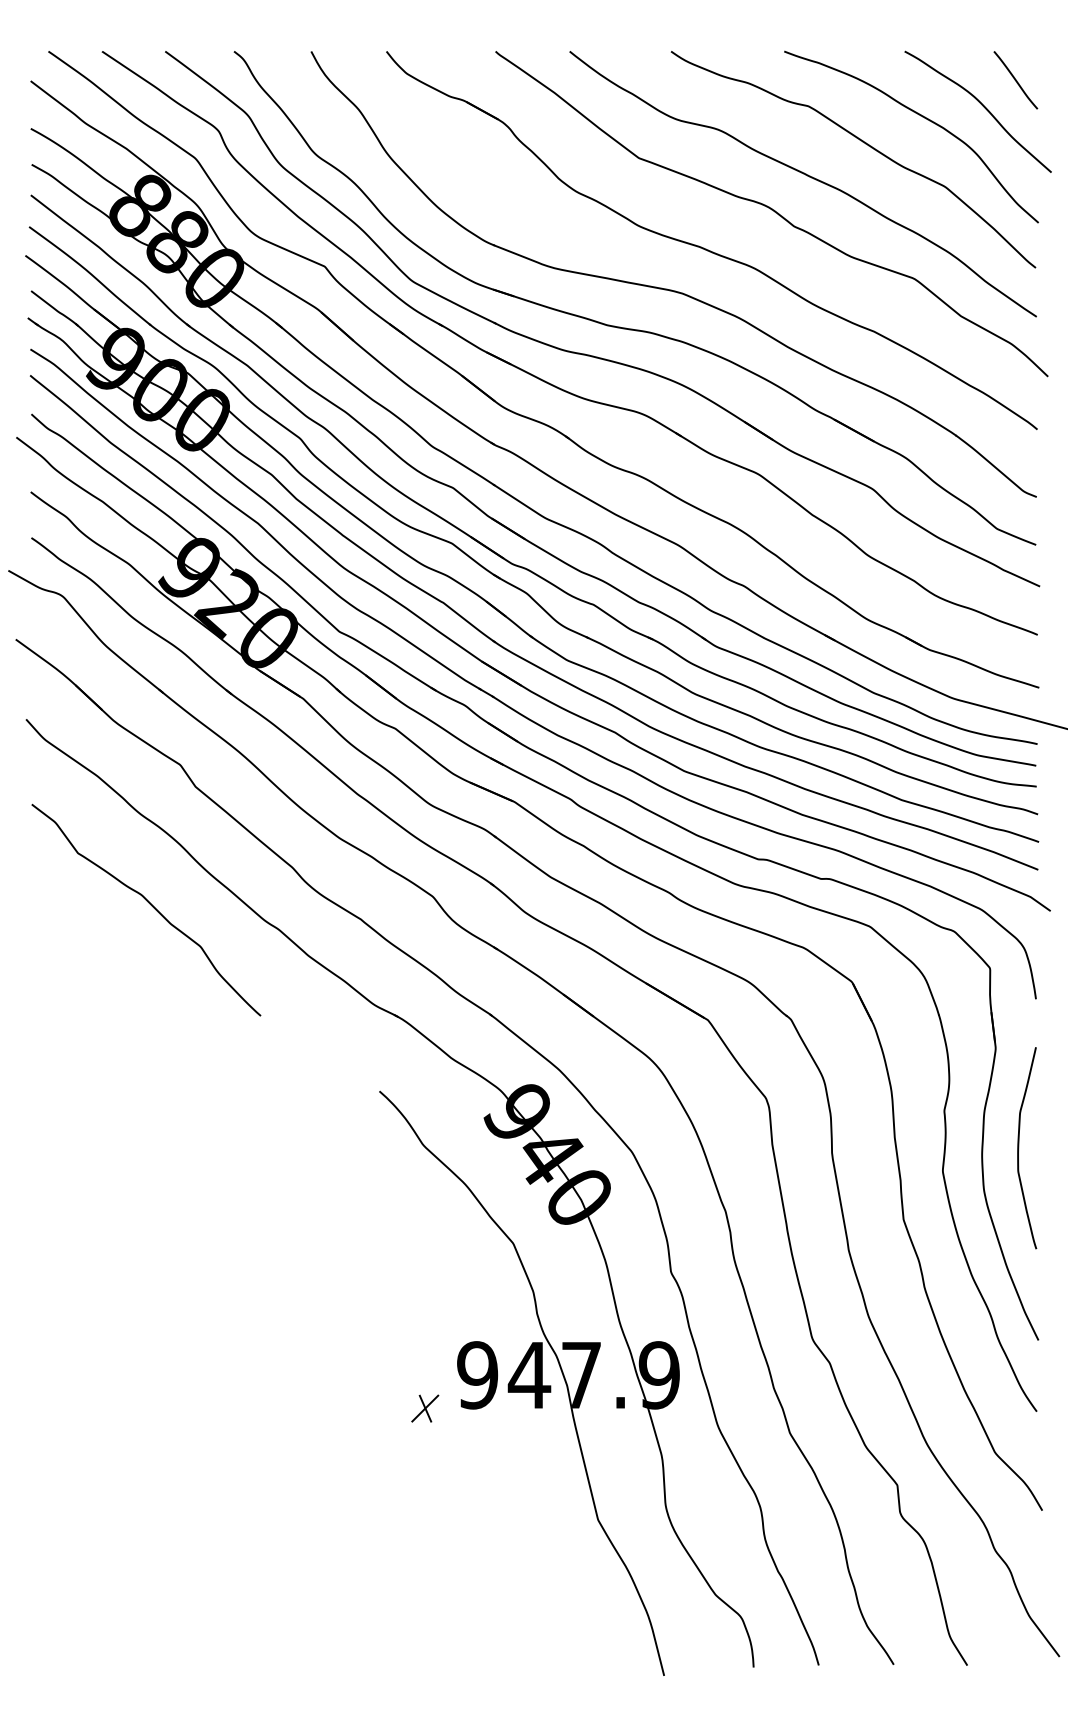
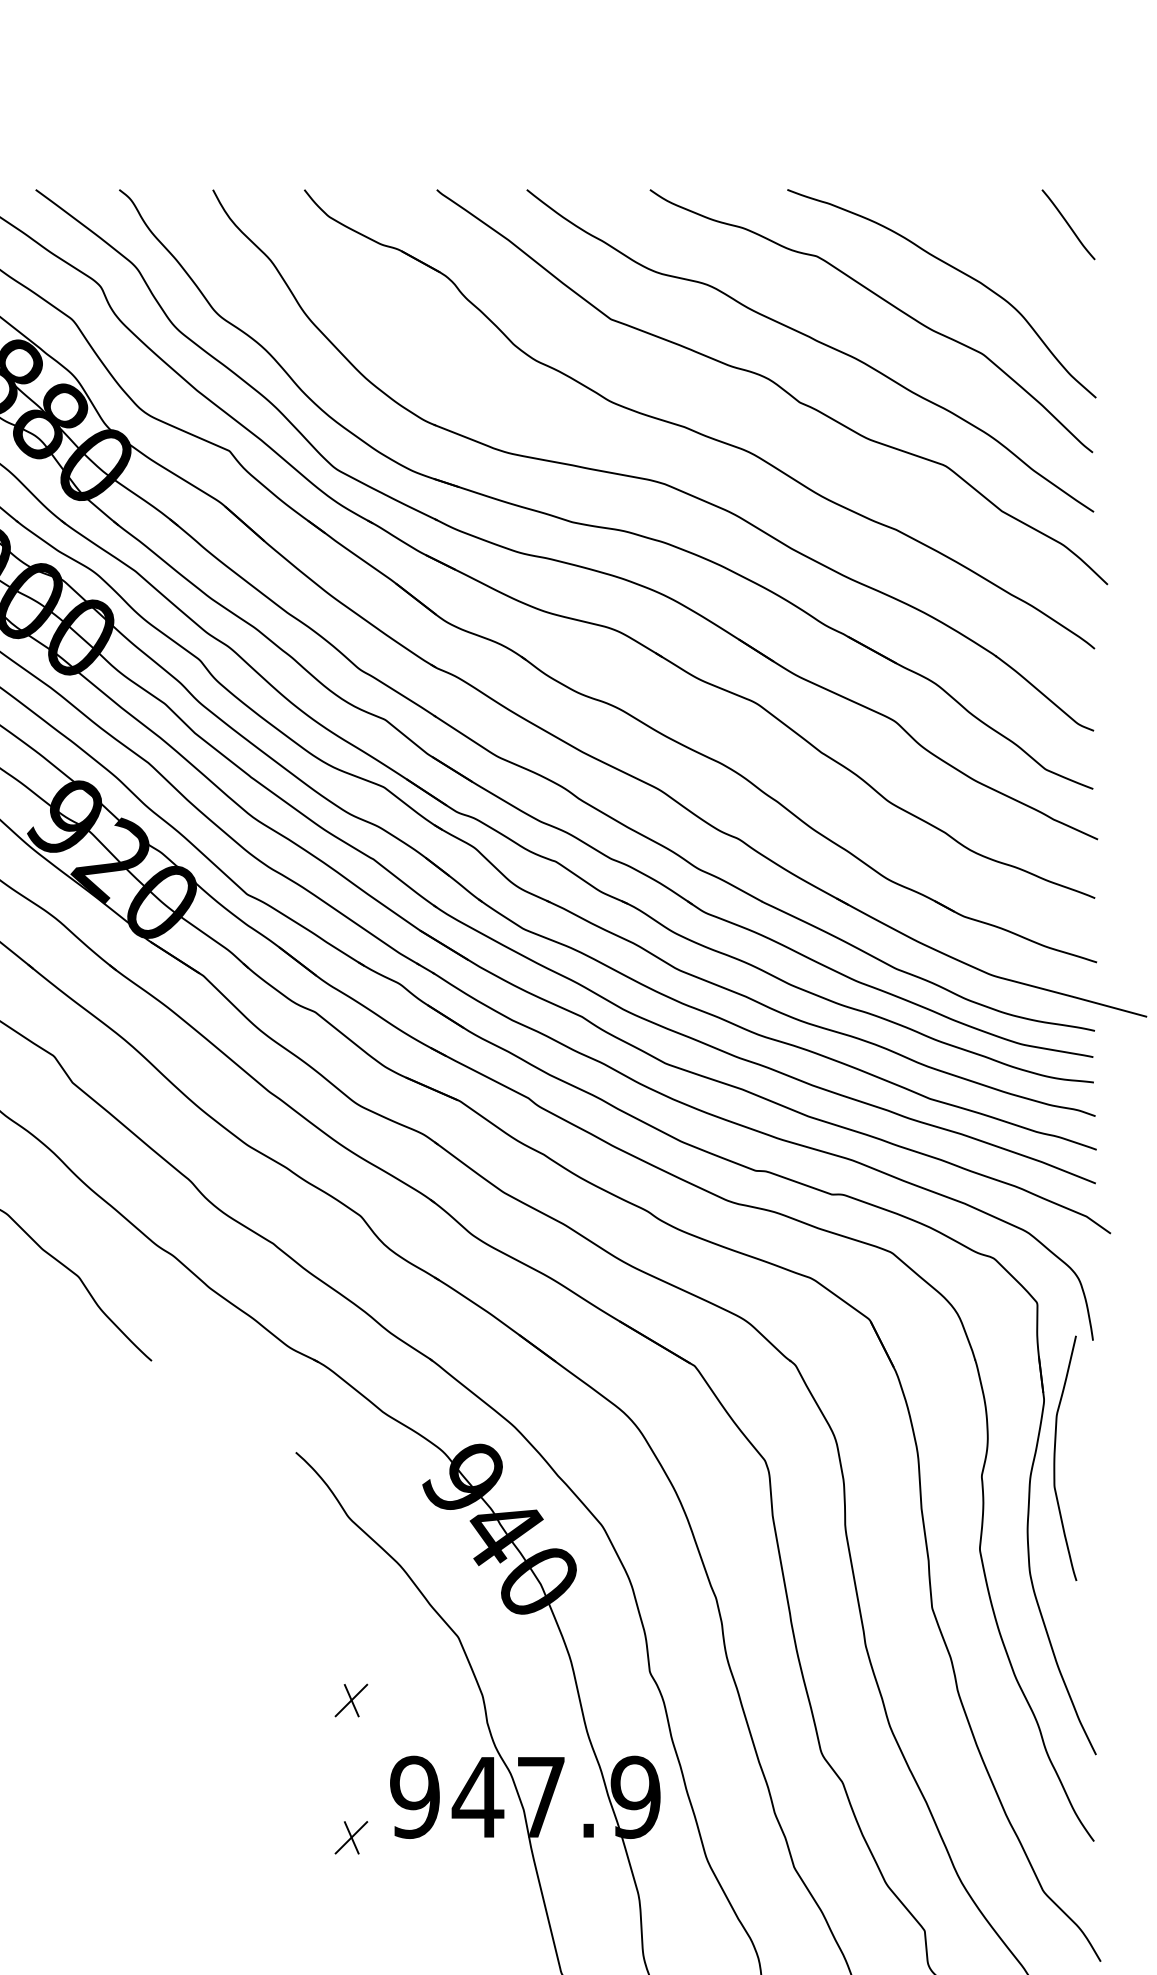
curve: (982, 106) -> (1028, 256), removed
curve: (1019, 1148) -> (1056, 1458), moved
part: (425, 1295) -> (351, 1700), added

